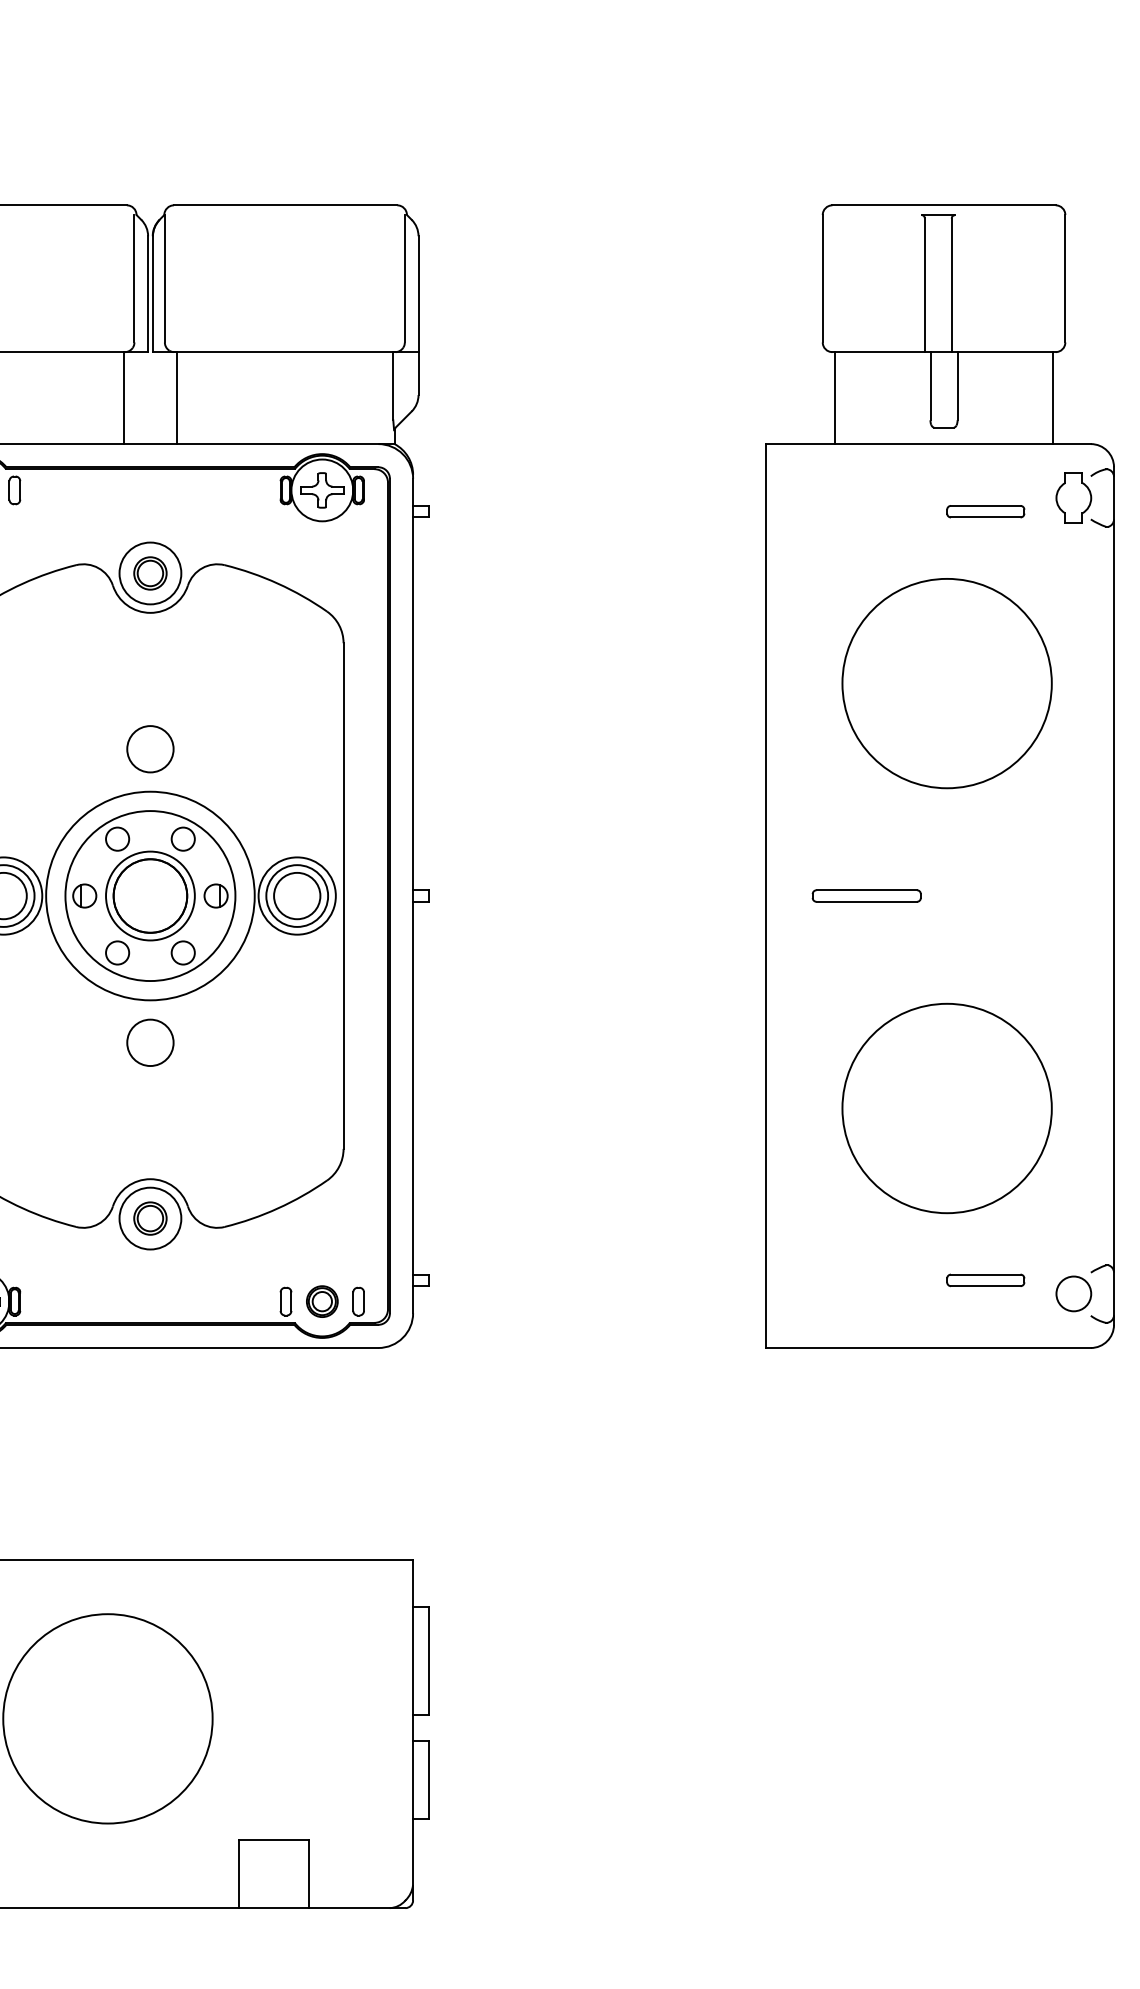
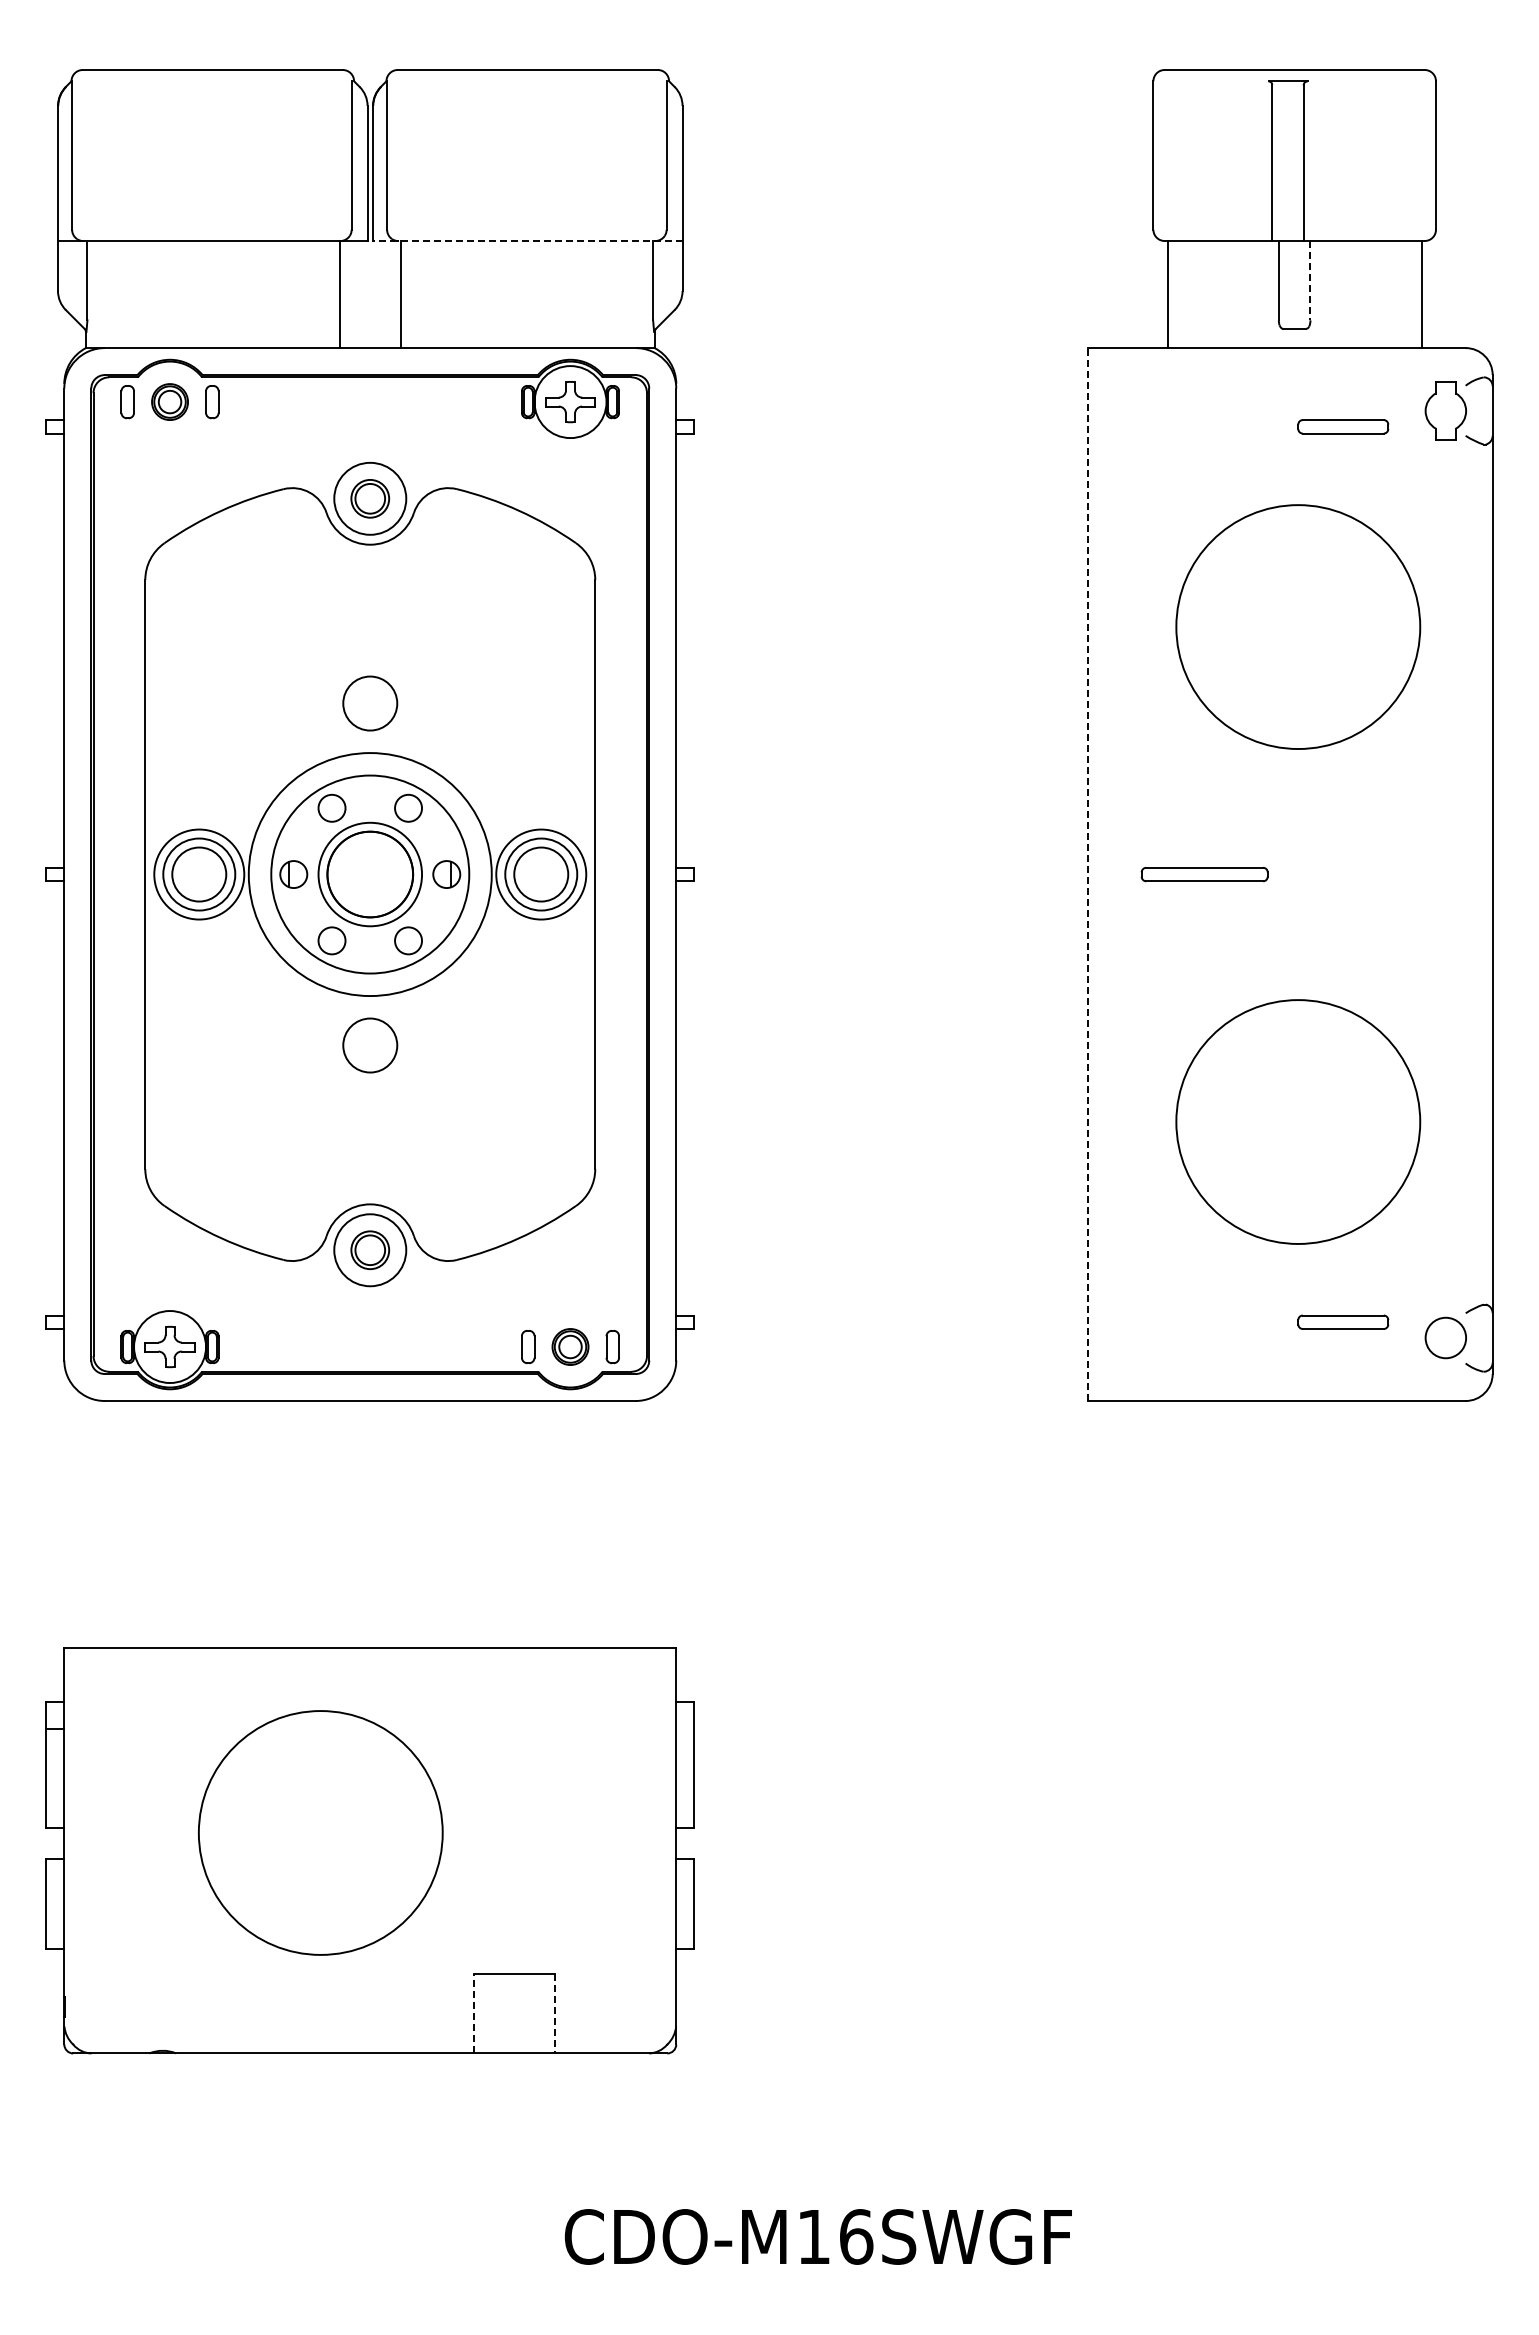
line: (285, 352) -> (527, 241), solid -> dashed
line: (957, 386) -> (1310, 280), solid -> dashed
line: (766, 896) -> (1087, 874), solid -> dashed
line: (239, 1873) -> (473, 2013), solid -> dashed
line: (308, 1873) -> (554, 2013), solid -> dashed

